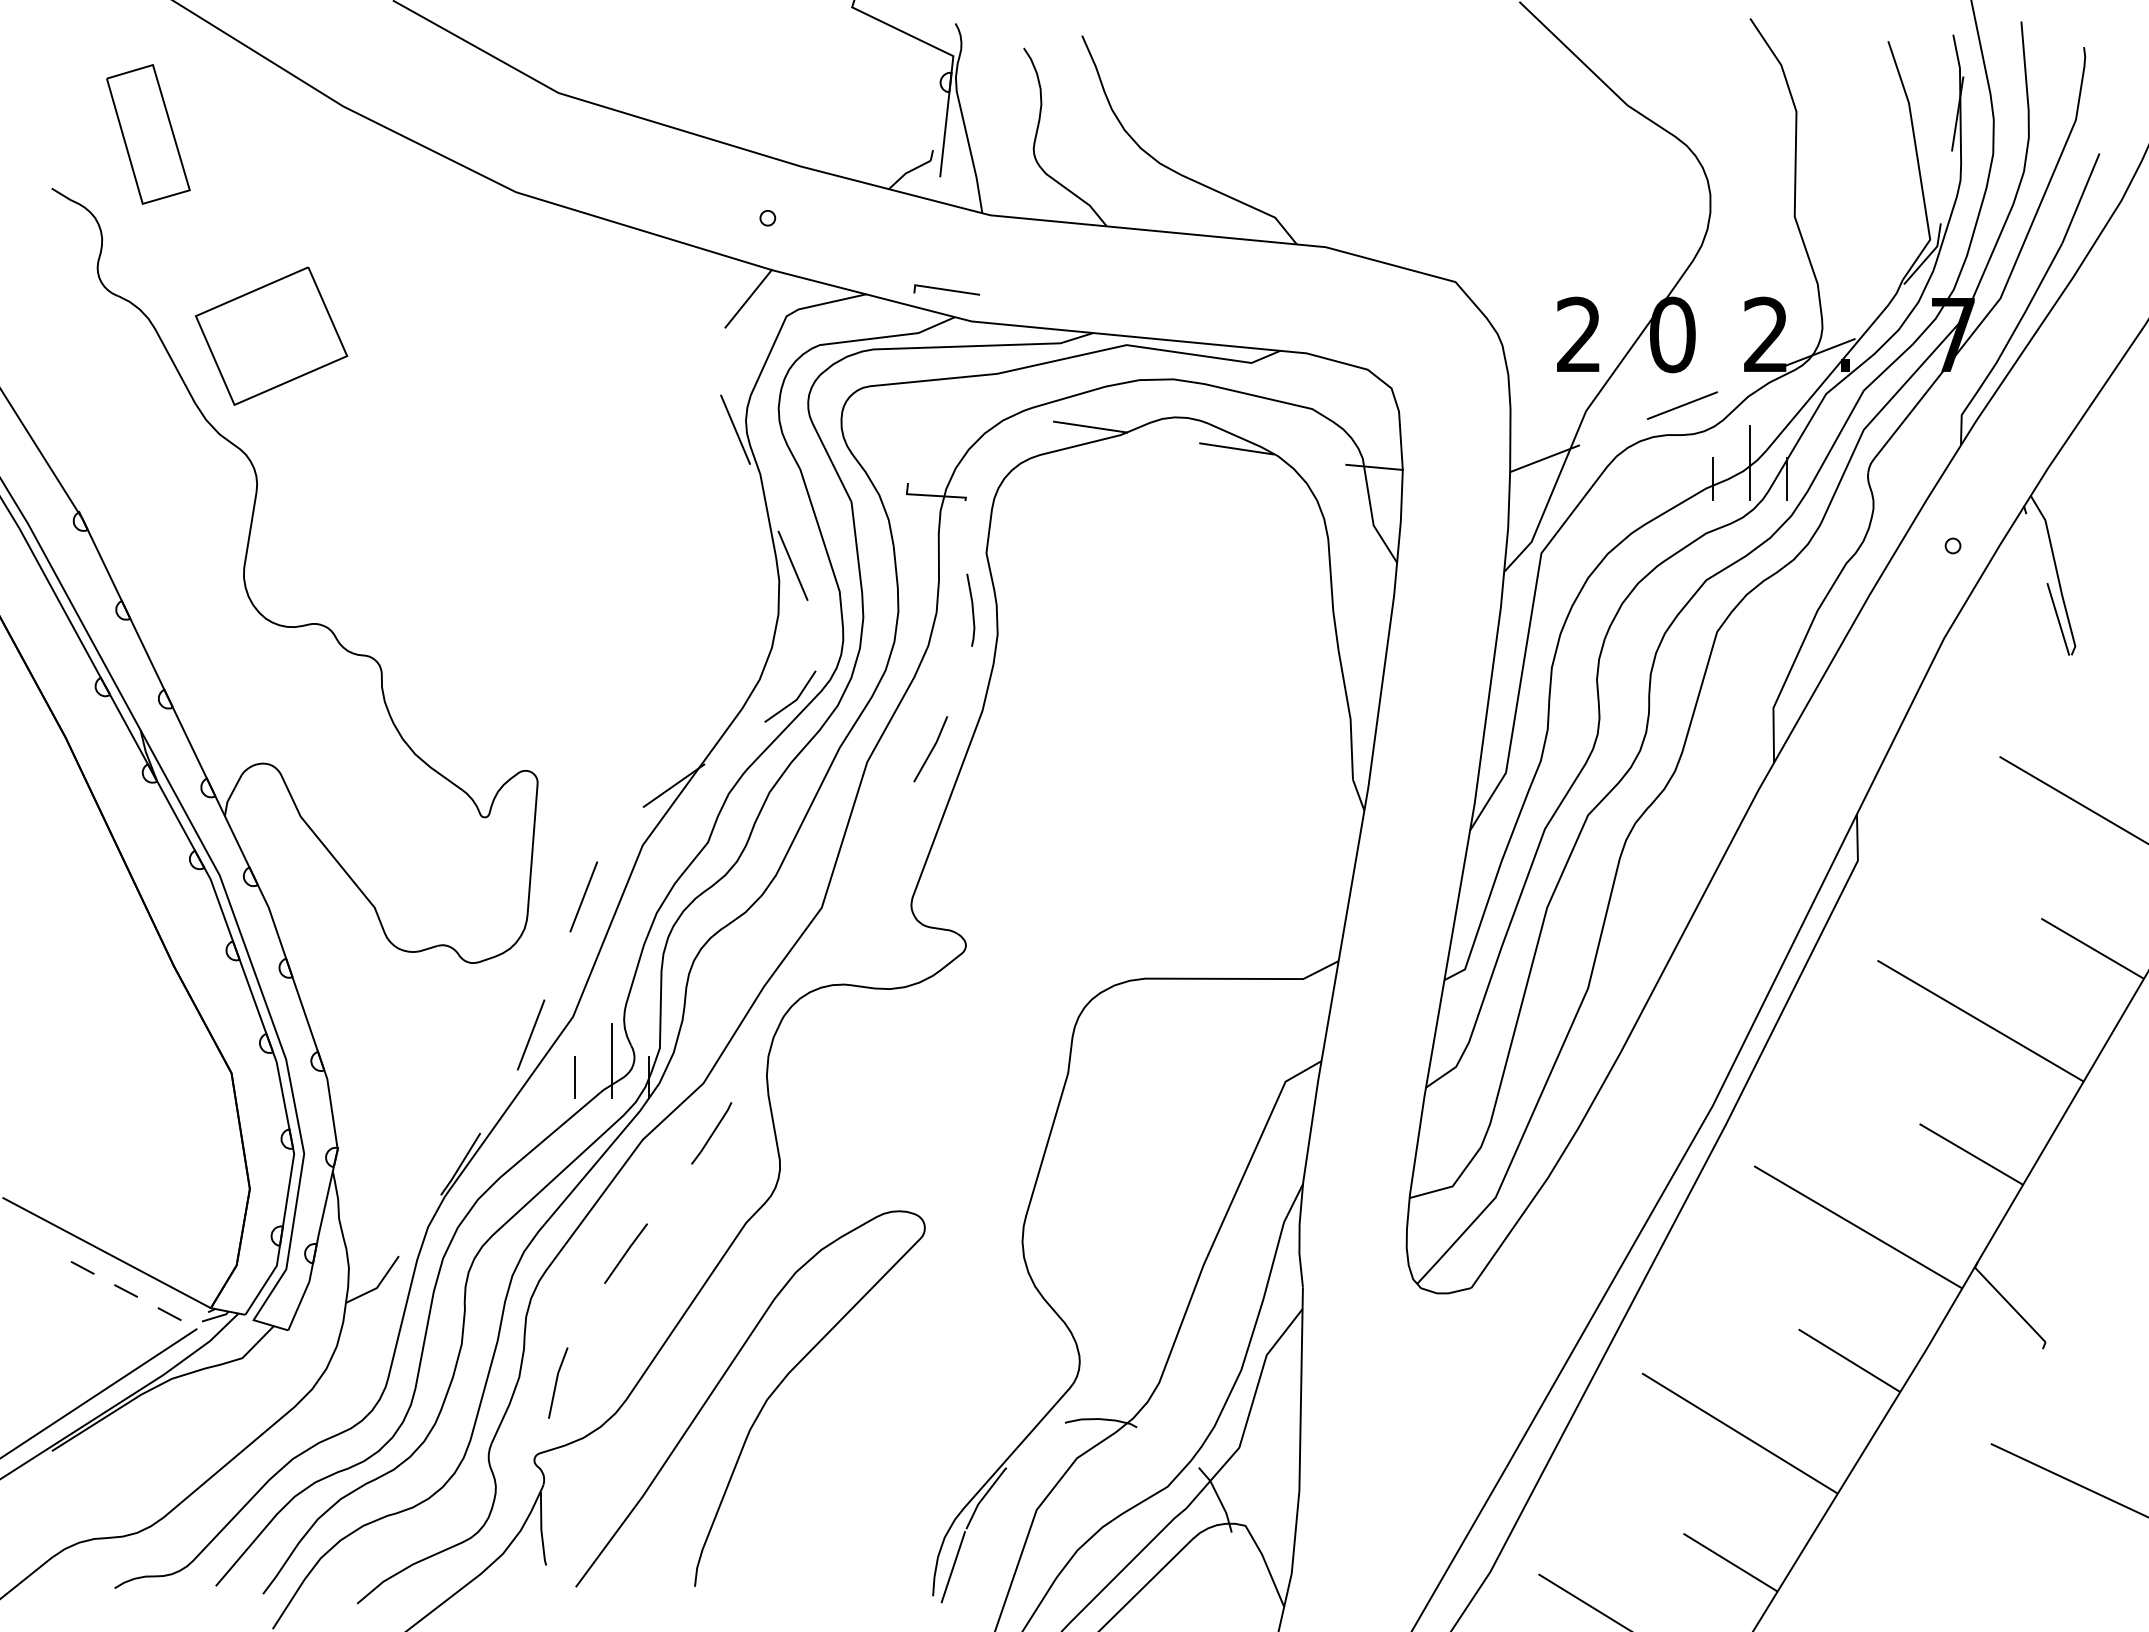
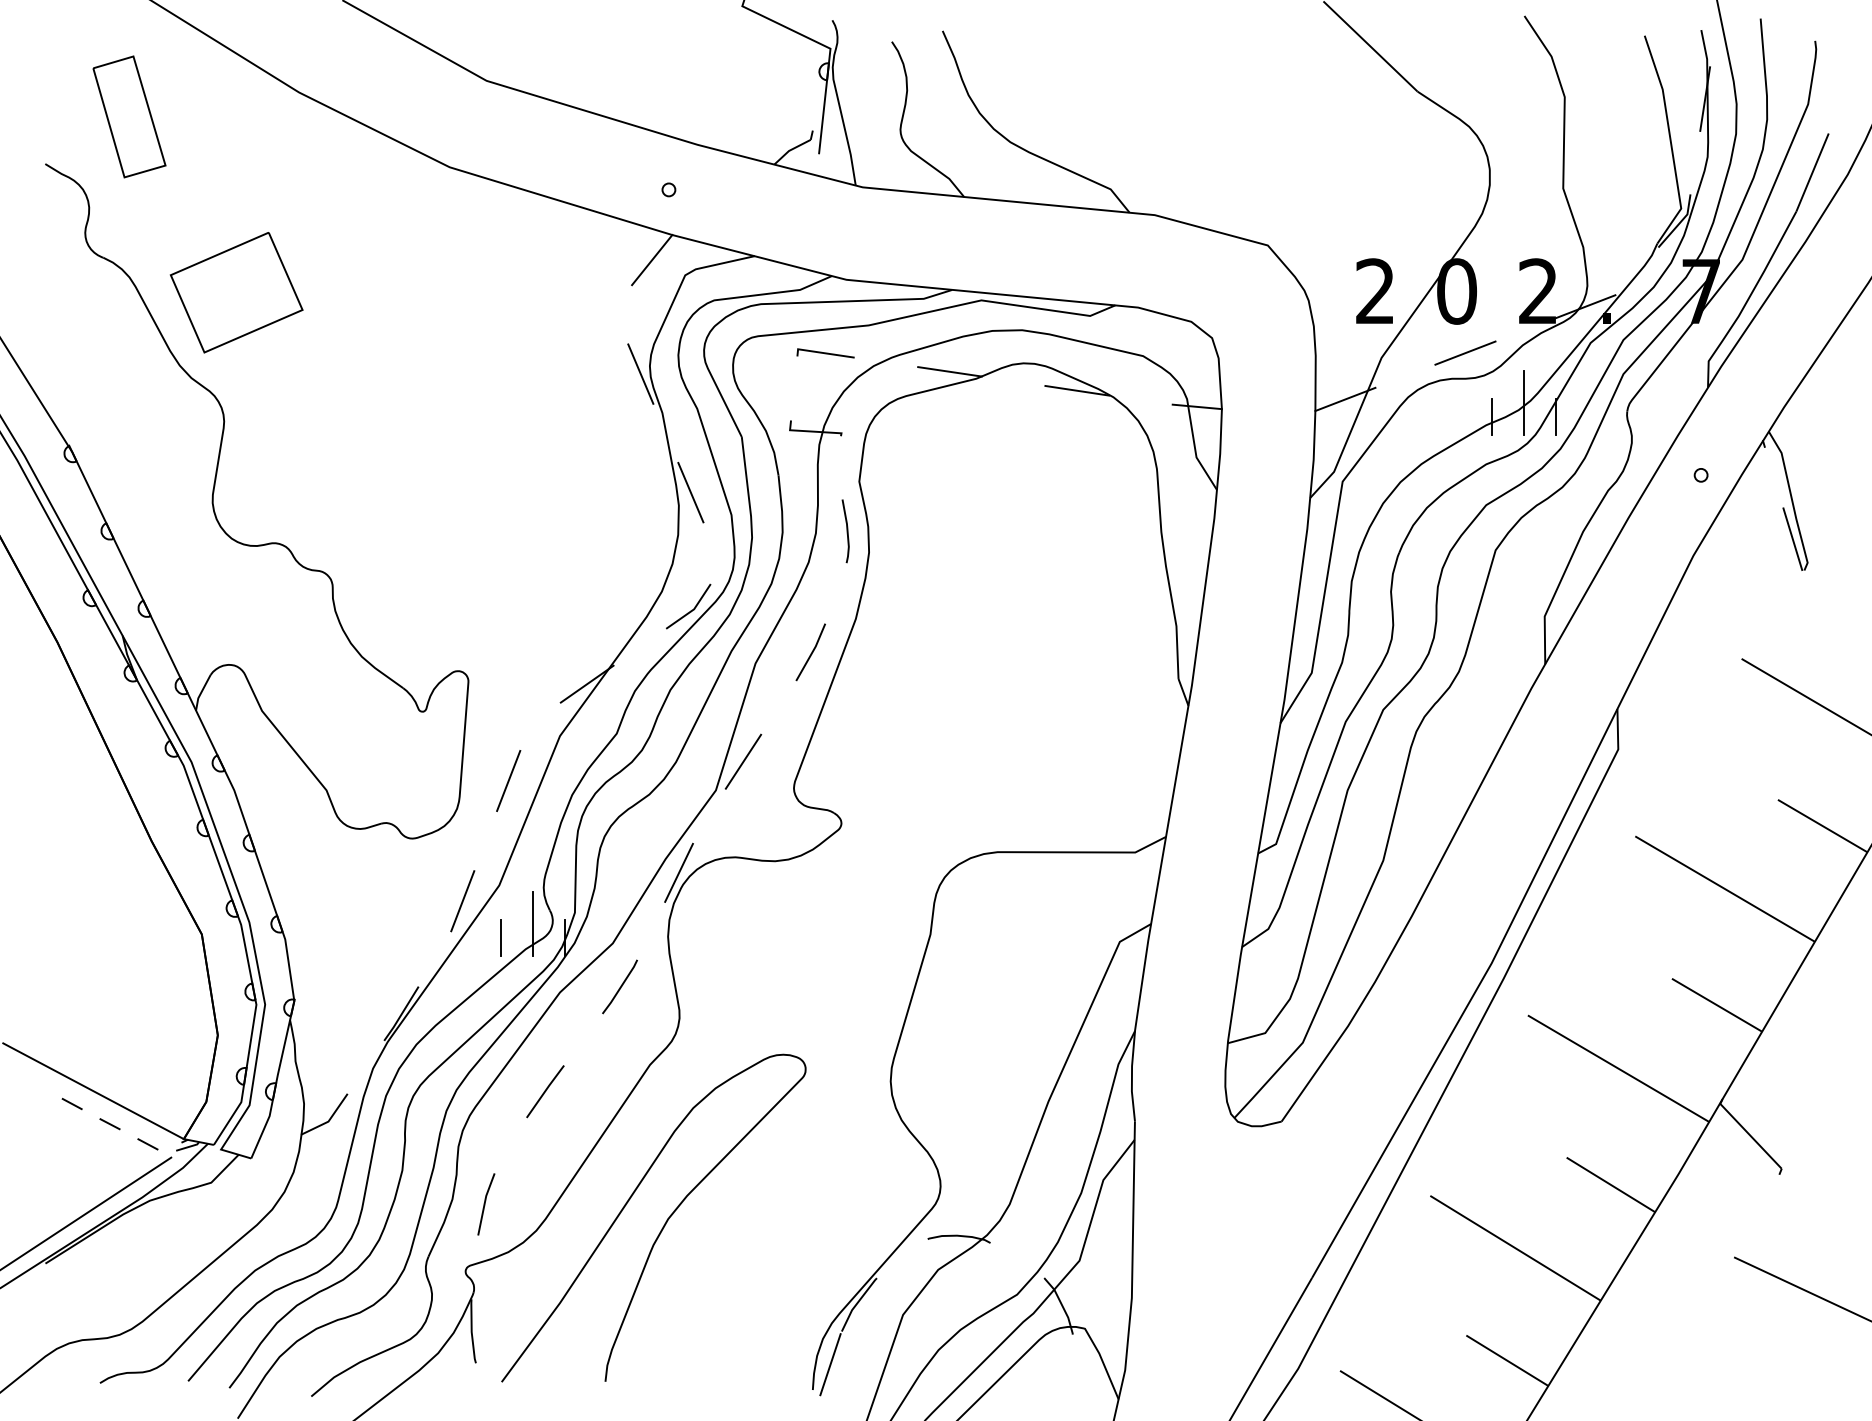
line: (946, 289) -> (825, 352), moved
line: (853, 874) -> (743, 761), added
line: (779, 1002) -> (679, 872), added

